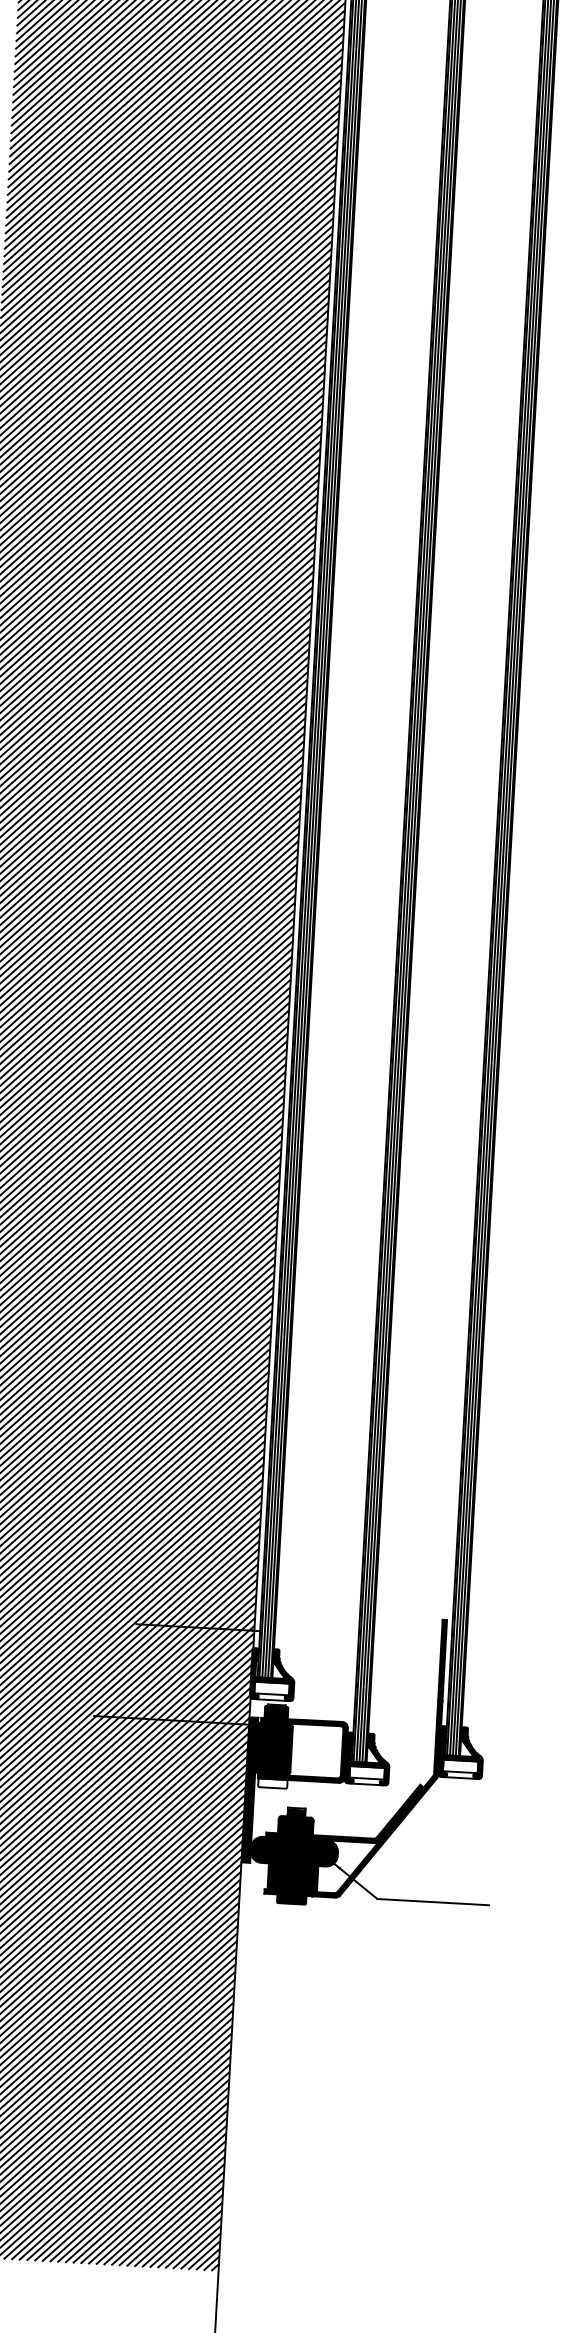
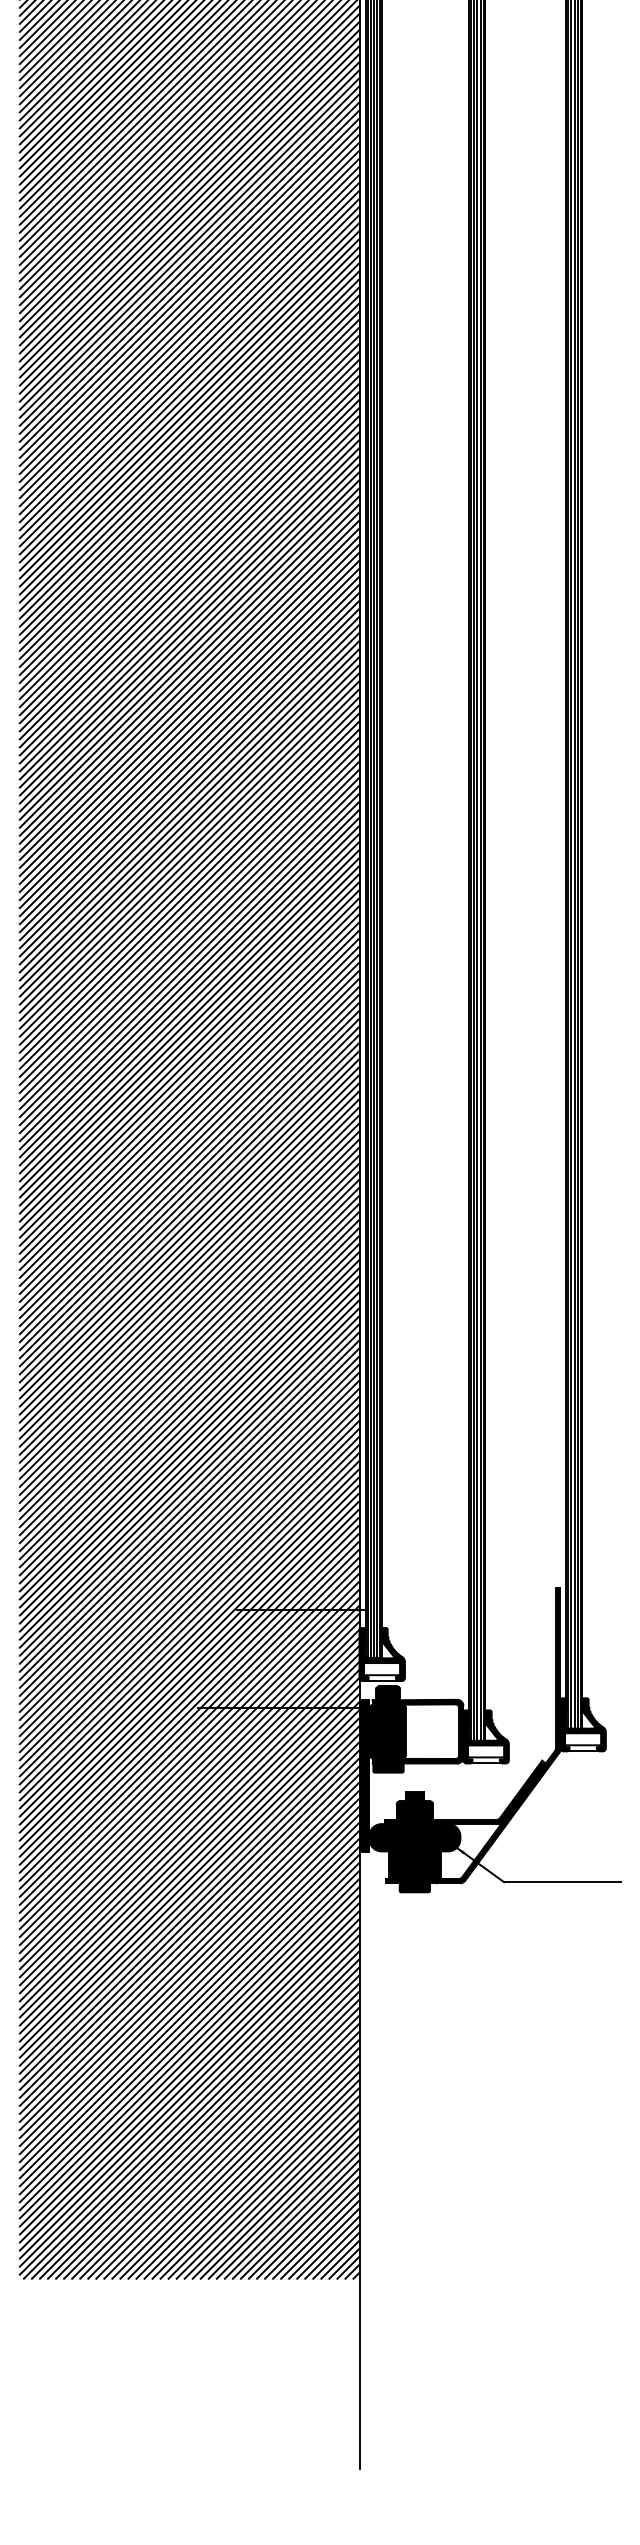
fill: (272, 1783) -> (388, 1767), added

